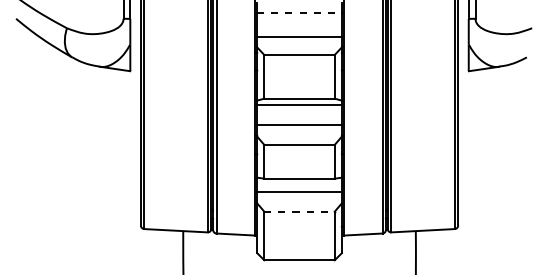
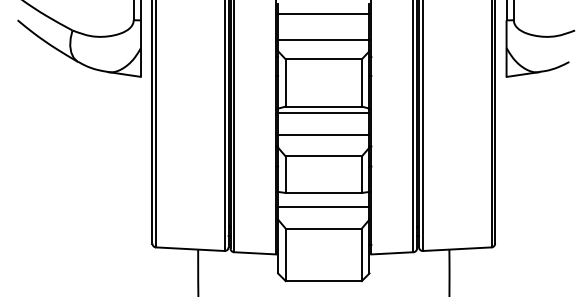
line: (299, 13) -> (323, 14), dashed -> solid
line: (300, 211) -> (324, 228), dashed -> solid

